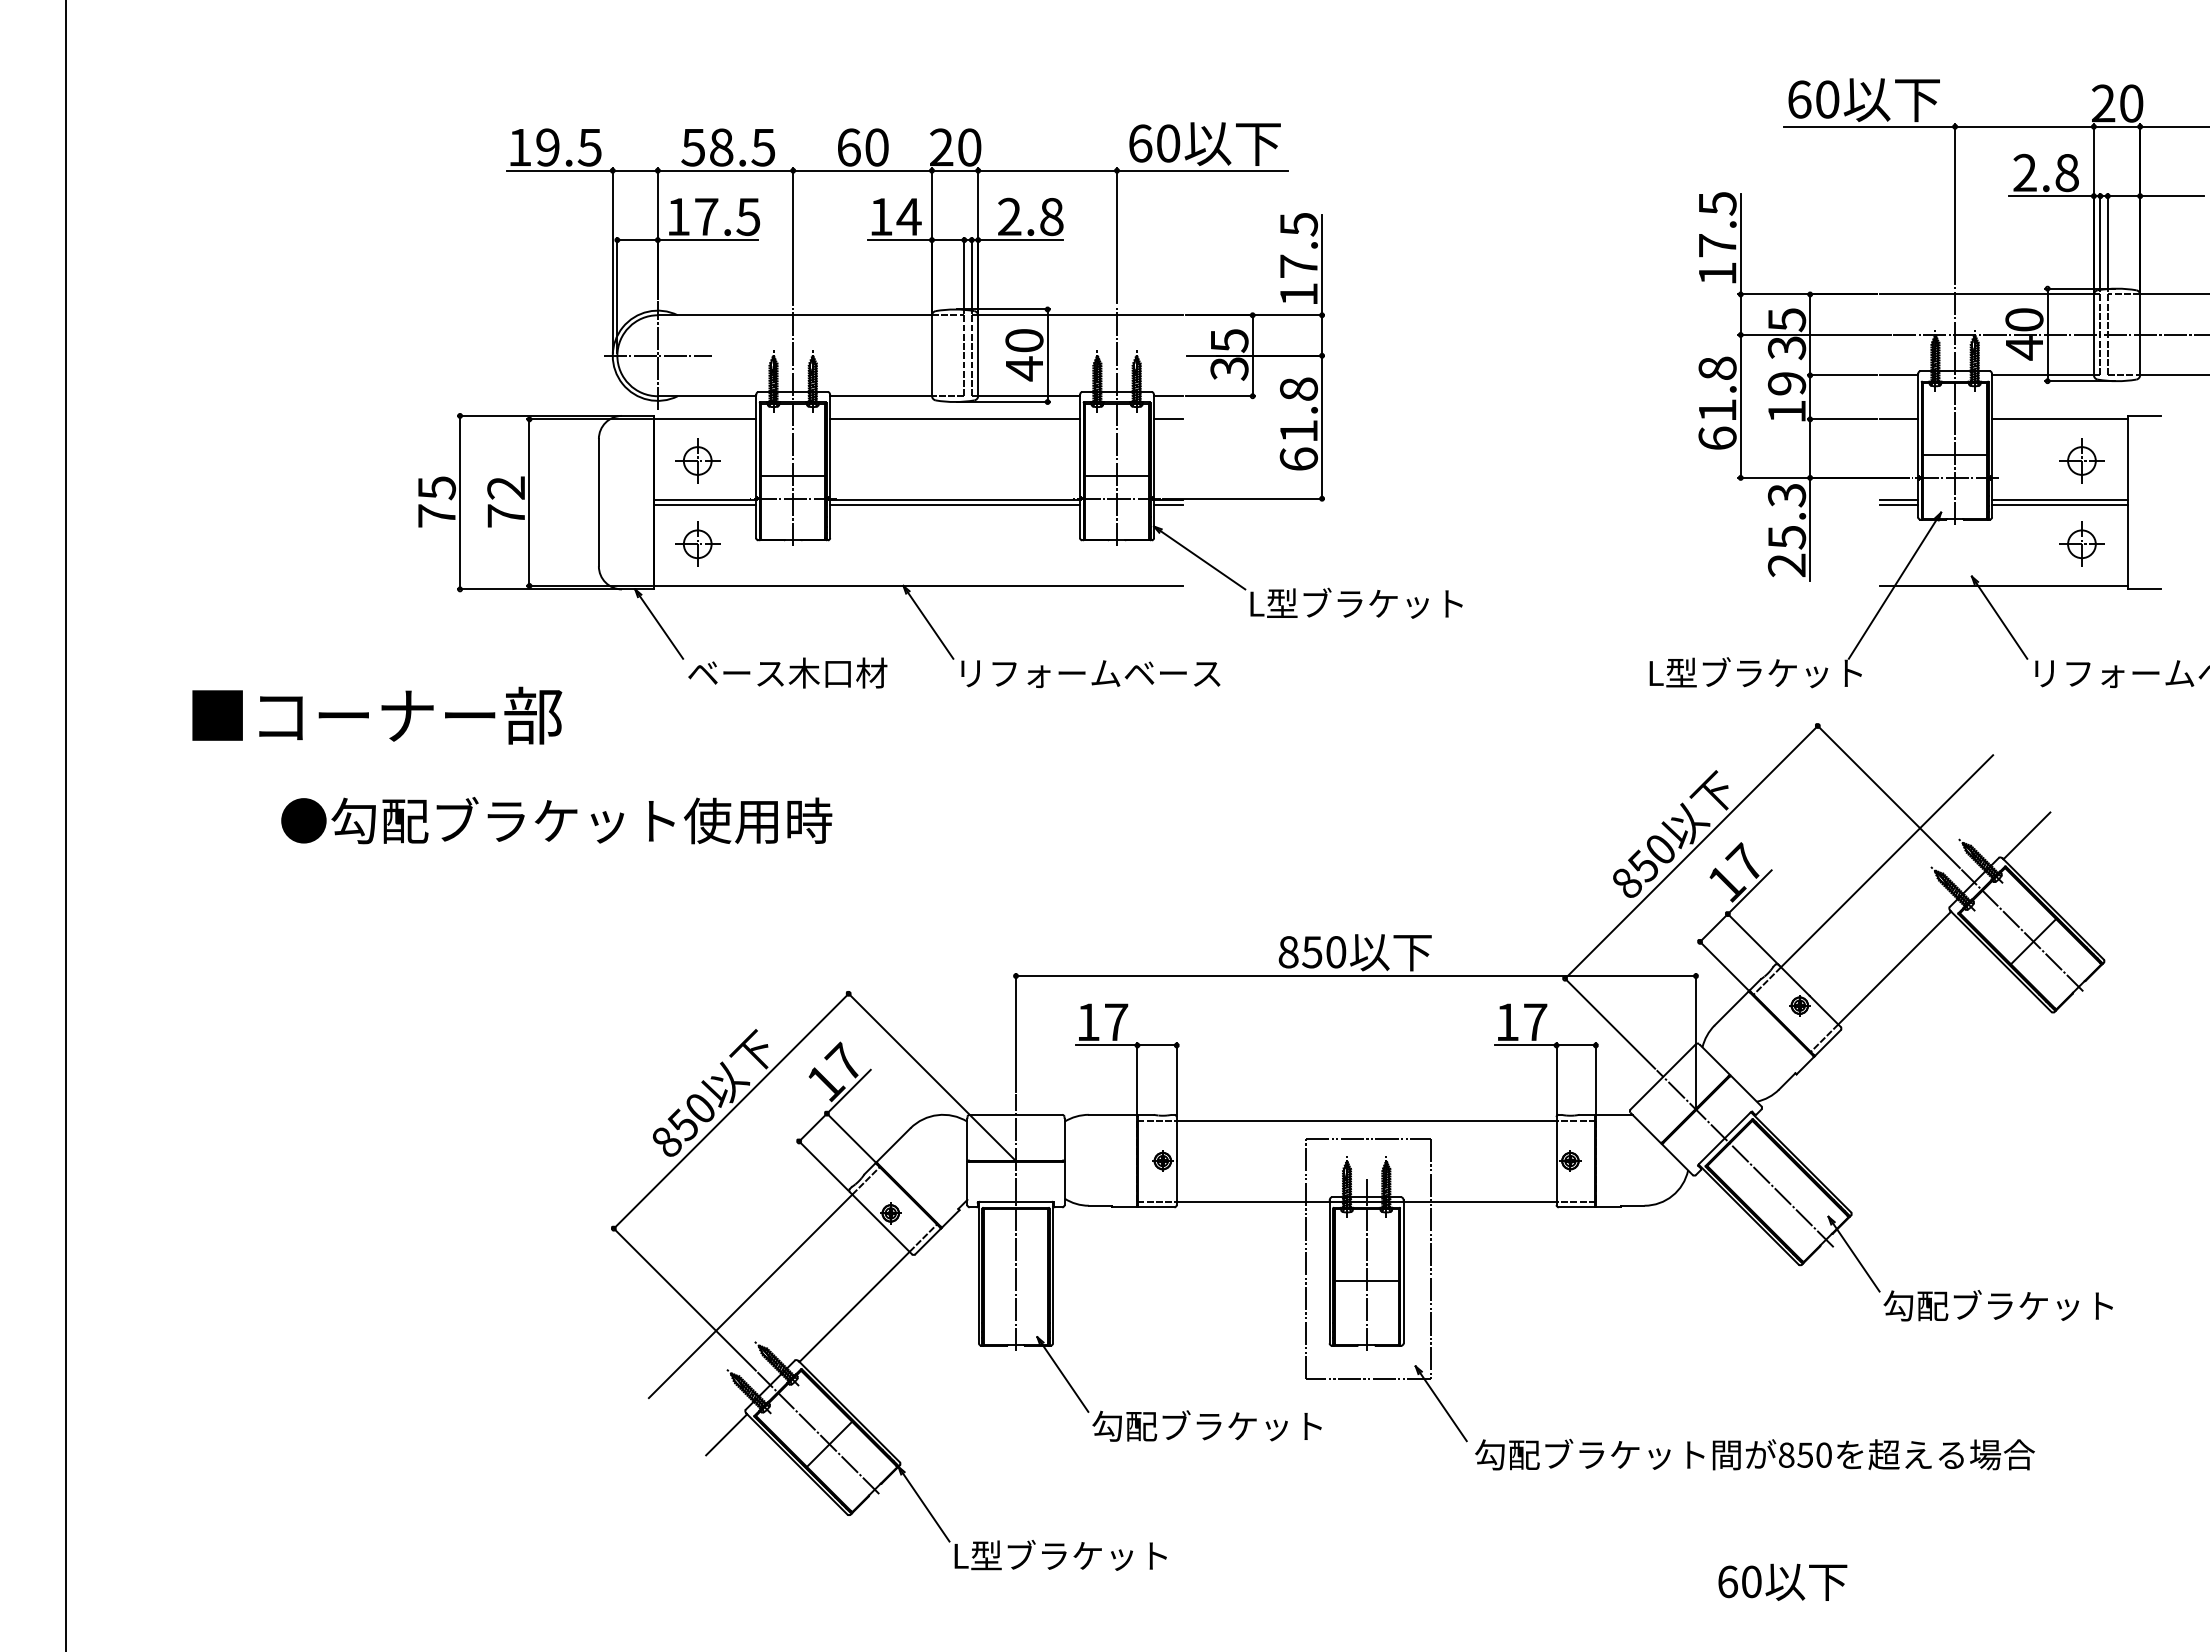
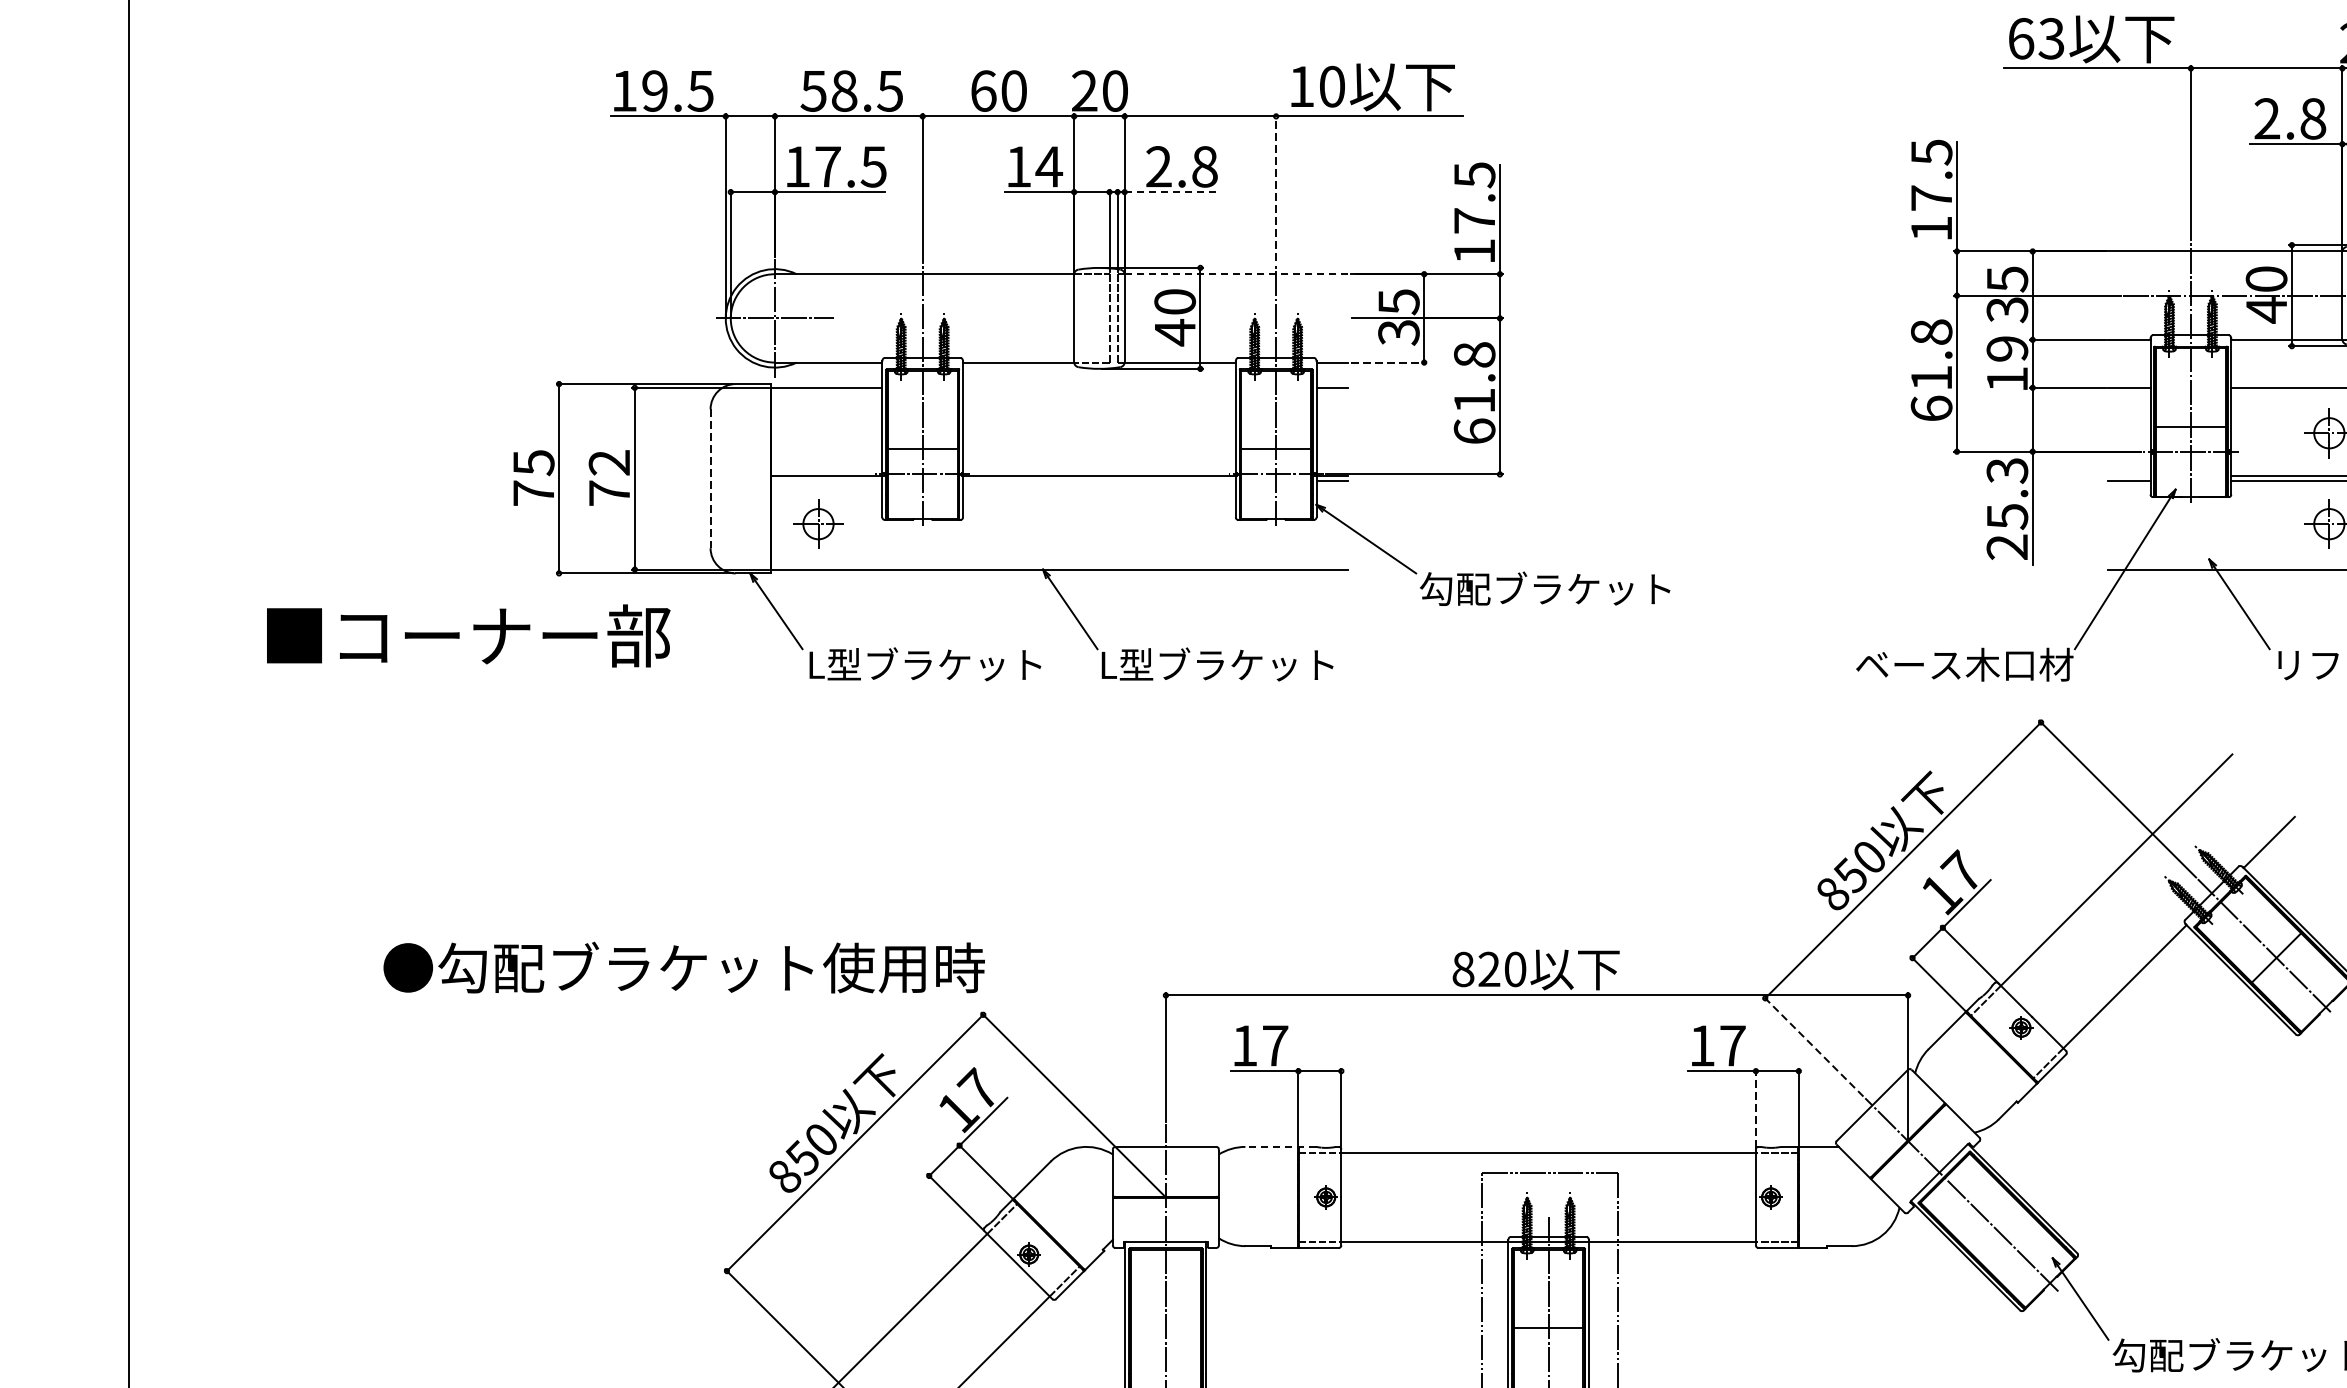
text: (1827, 99) -> (2051, 38), 60 -> 63
text: (1140, 143) -> (1301, 86), 60 -> 10
line: (1117, 235) -> (1276, 187), solid -> dashed
line: (1020, 240) -> (1170, 192), solid -> dashed
line: (1080, 315) -> (1236, 274), solid -> dashed
line: (1220, 396) -> (1389, 362), solid -> dashed
line: (955, 419) -> (1099, 387), removed
part: (697, 460) -> (818, 432), removed
line: (1898, 500) -> (2129, 476), removed
line: (598, 502) -> (710, 478), solid -> dashed
line: (705, 504) -> (826, 480), removed
line: (955, 504) -> (1099, 480), removed
text: (1363, 603) -> (1545, 588), L型ブラケット -> 勾配ブラケット
text: (794, 672) -> (924, 664), ベース木口材 -> L型ブラケット
text: (1088, 672) -> (1245, 664), リフォームベース -> L型ブラケット
text: (1754, 672) -> (1971, 664), L型ブラケット -> ベース木口材
text: (377, 715) -> (468, 635), moved
text: (556, 820) -> (683, 967), moved
text: (1312, 952) -> (1489, 969), 850 -> 820
line: (1609, 1022) -> (1813, 1046), solid -> dashed
line: (1556, 1078) -> (1755, 1107), solid -> dashed
line: (1121, 1114) -> (1281, 1146), solid -> dashed

